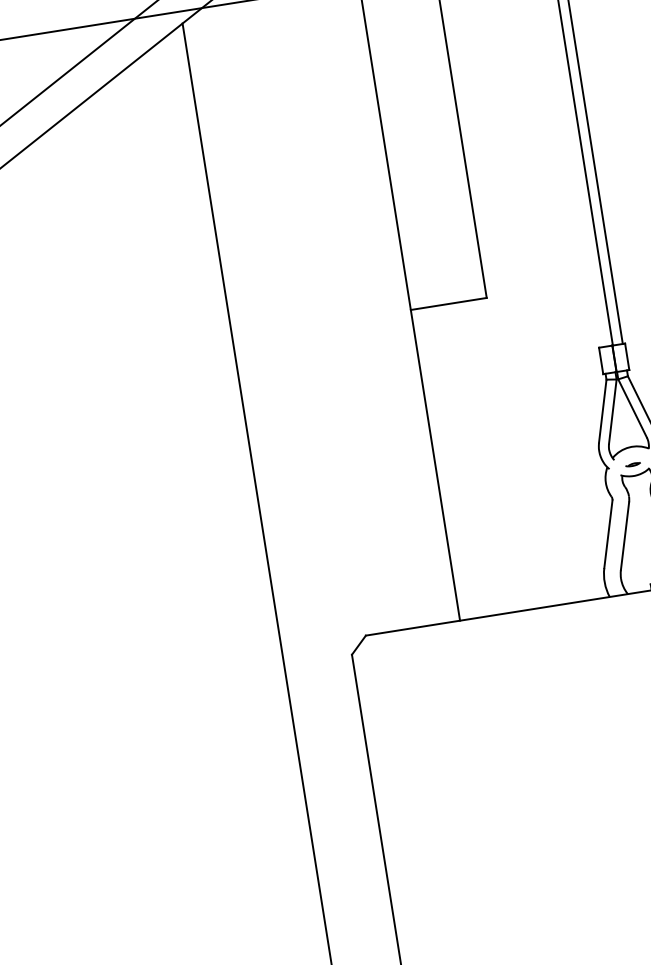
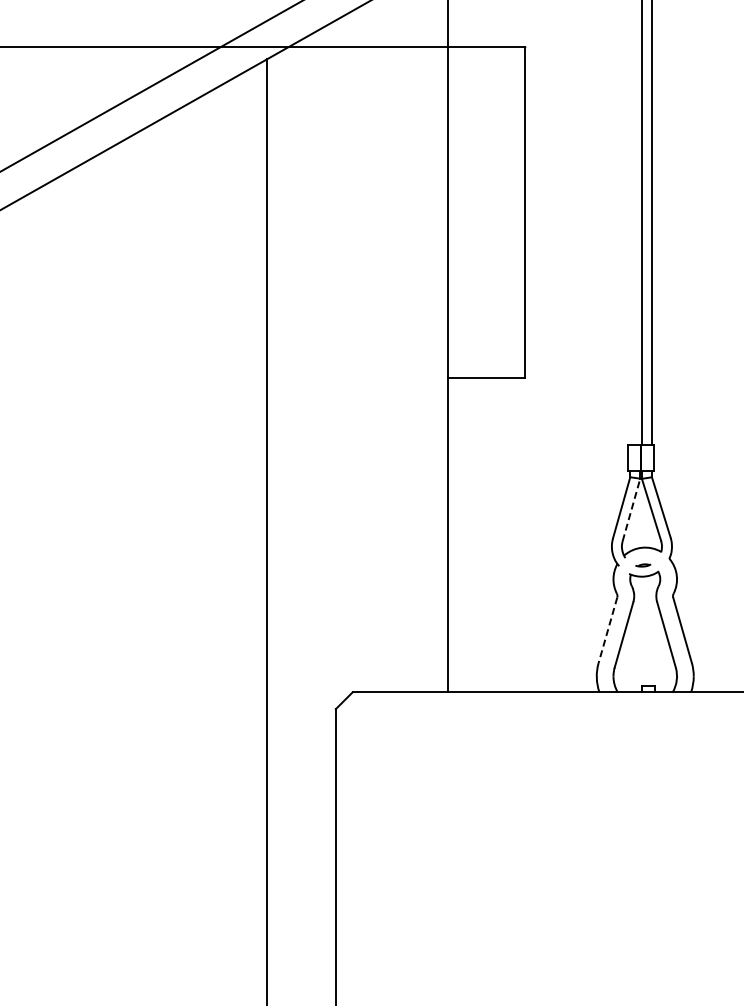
line: (612, 411) -> (631, 509), solid -> dashed
line: (607, 534) -> (607, 630), solid -> dashed

